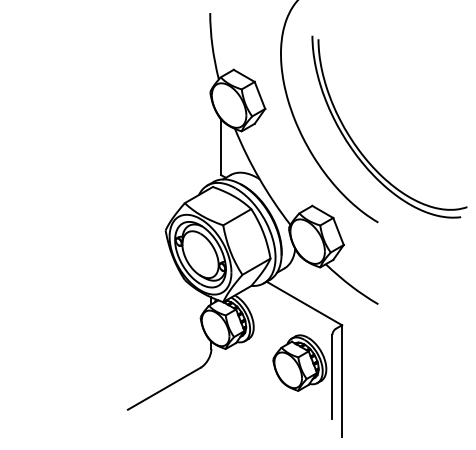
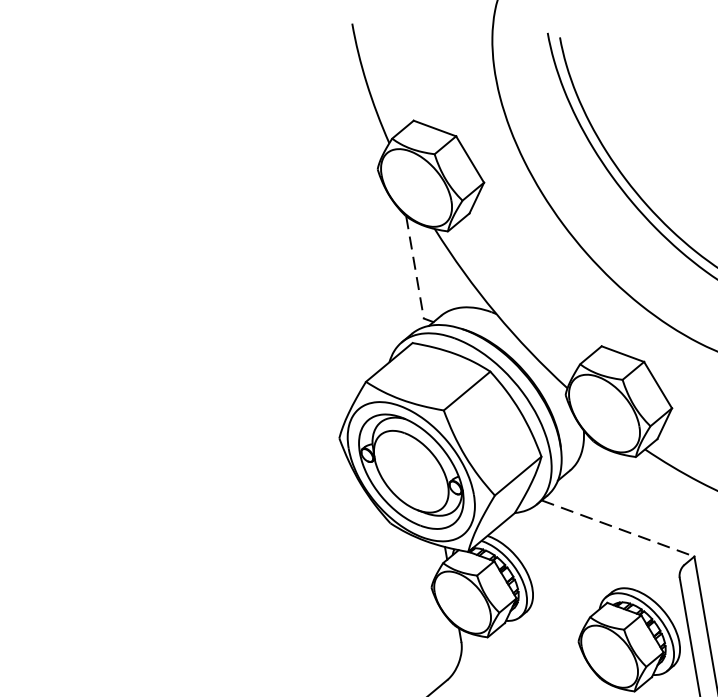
line: (221, 147) -> (415, 267), solid -> dashed
line: (304, 303) -> (618, 528), solid -> dashed

